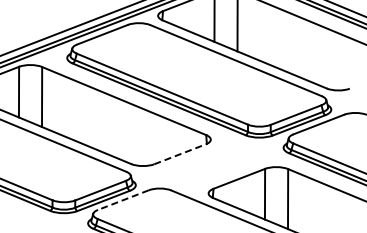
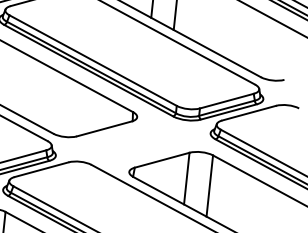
line: (180, 154) -> (104, 129), dashed -> solid
line: (122, 200) -> (40, 170), dashed -> solid

